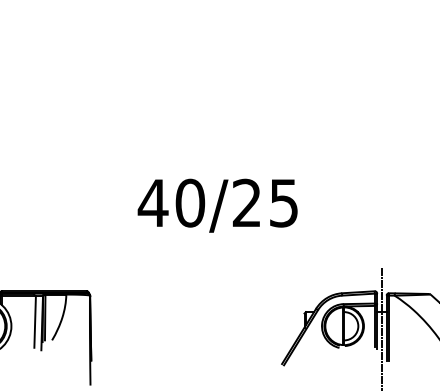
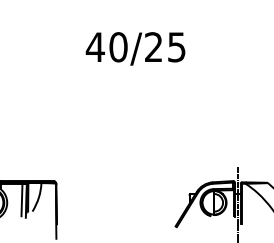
text: (217, 205) -> (135, 48), moved

